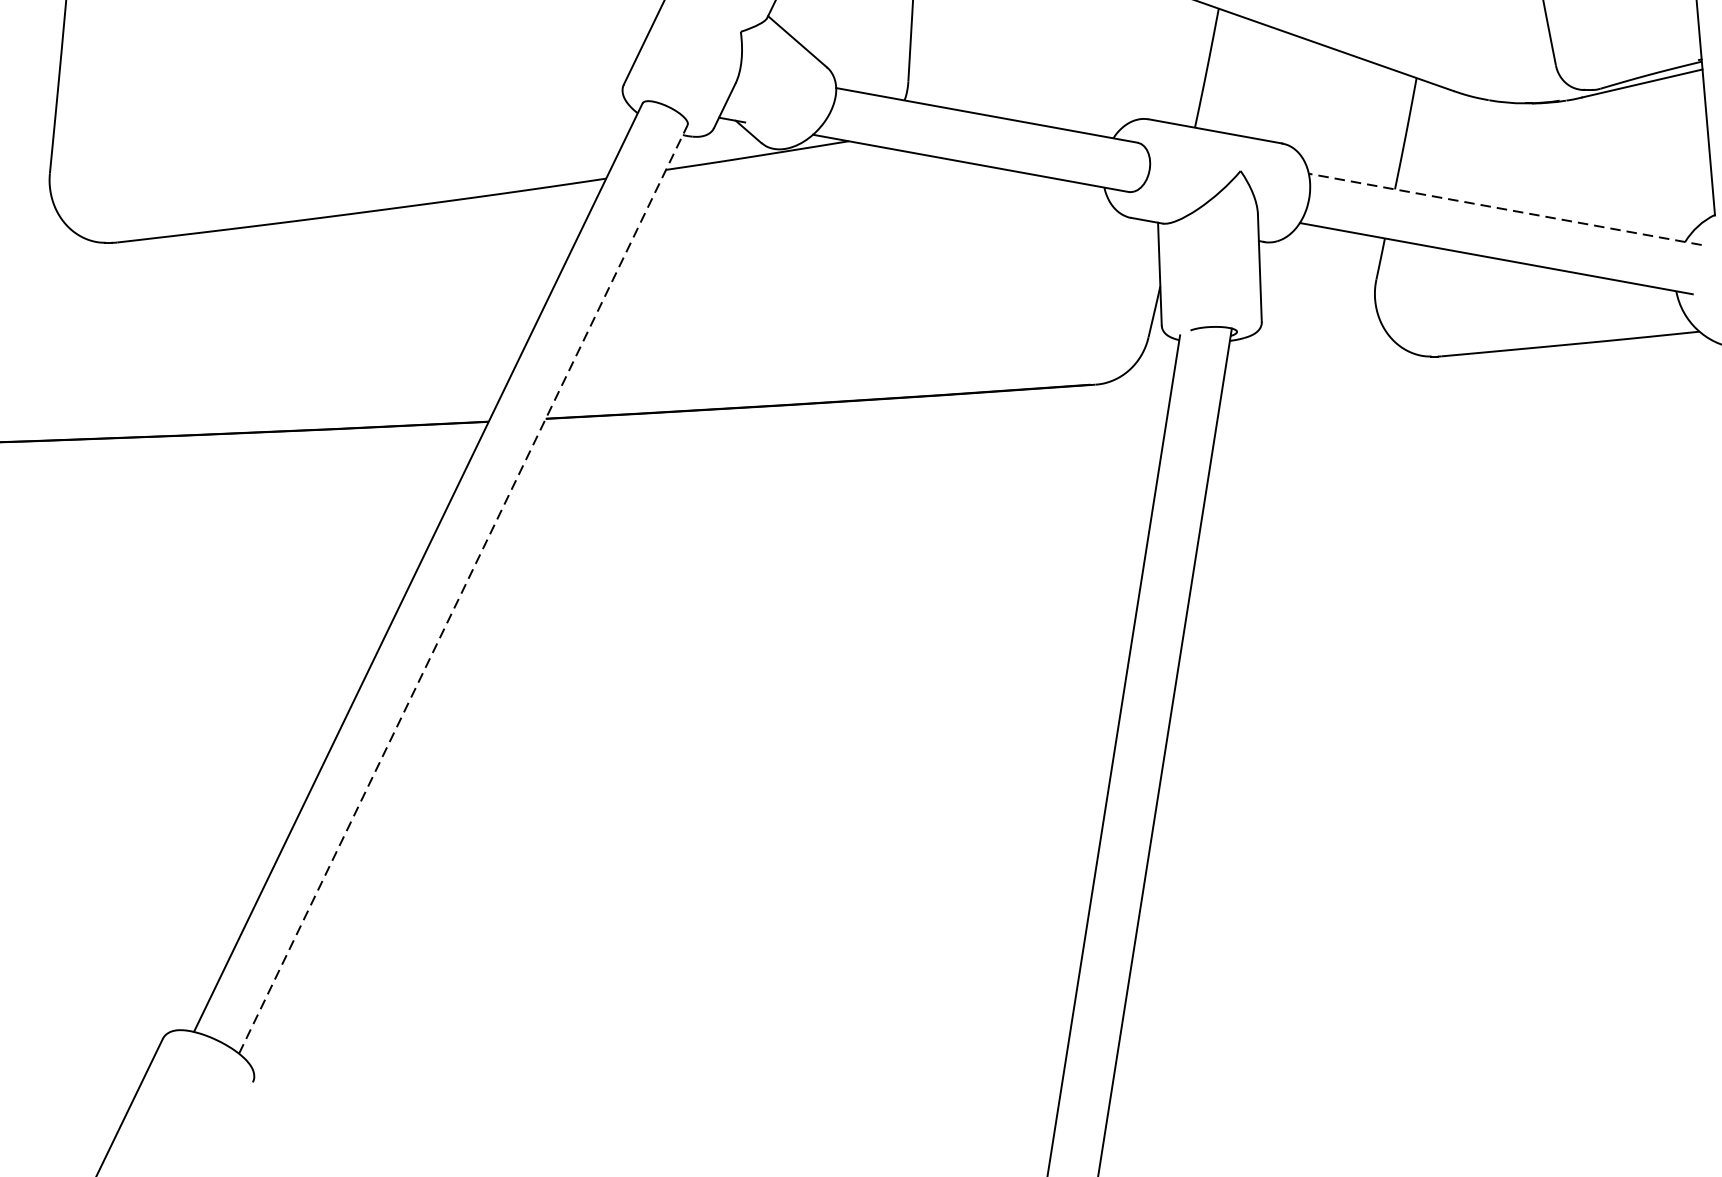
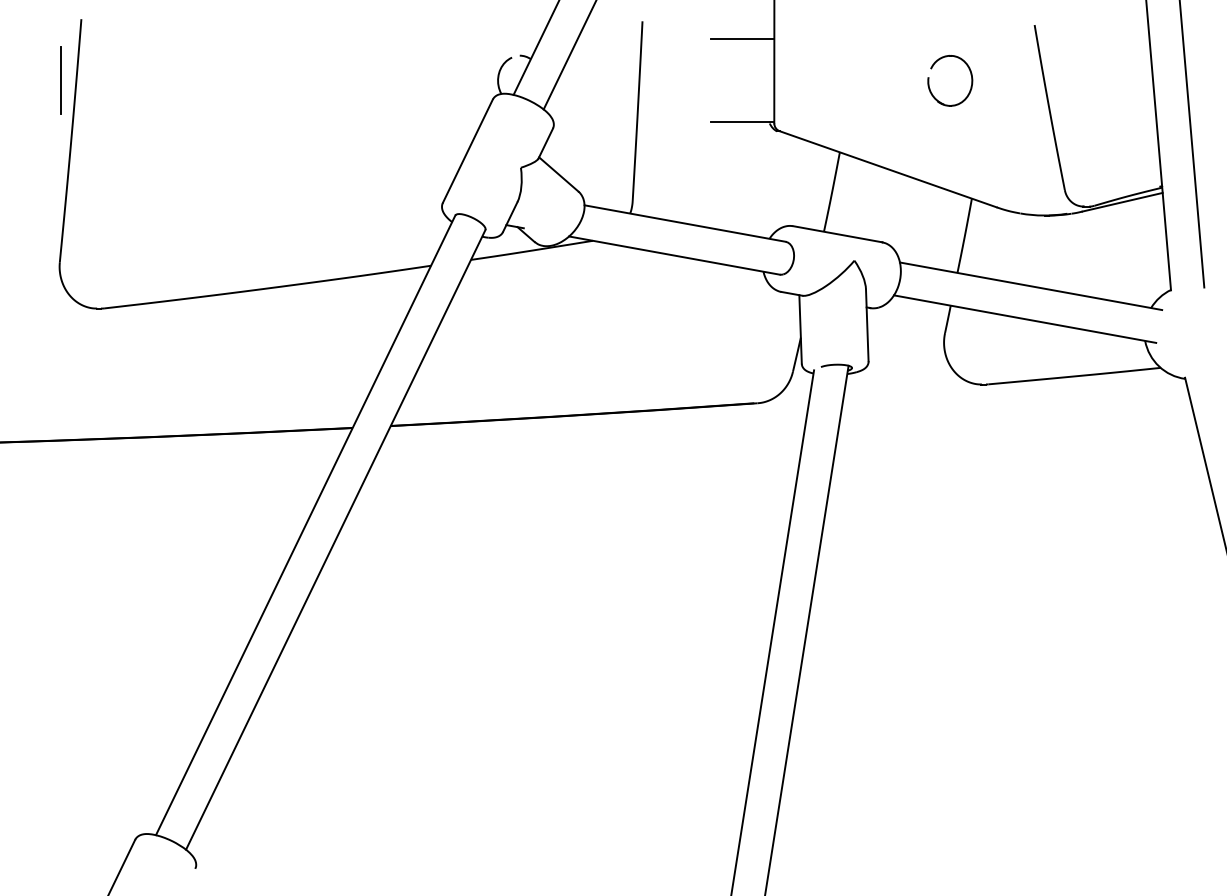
line: (1504, 209) -> (1030, 286), dashed -> solid
line: (462, 588) -> (335, 539), dashed -> solid

